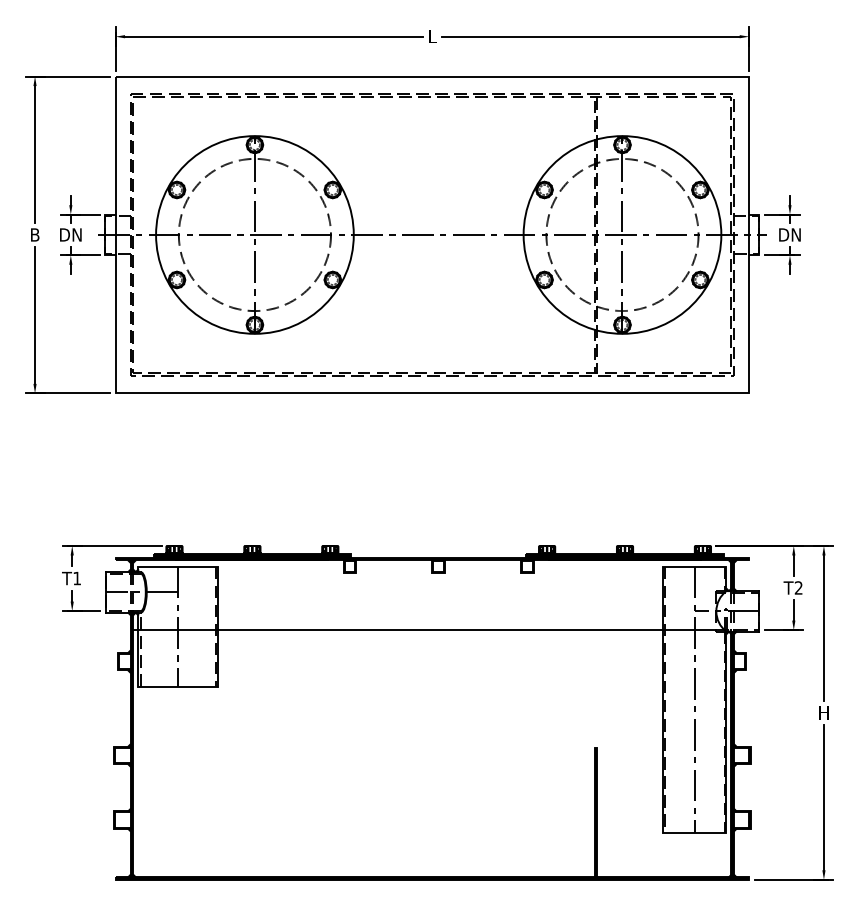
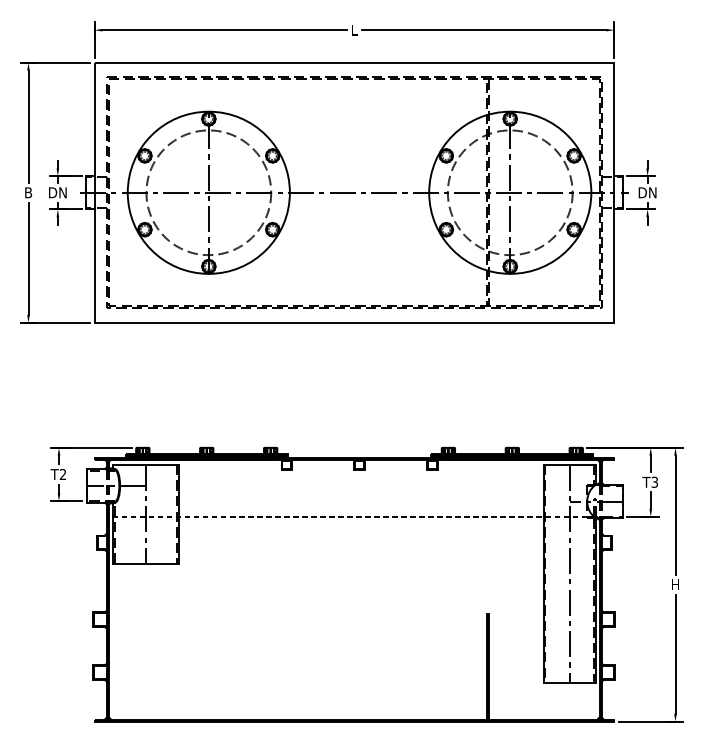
text: (76, 578) -> (62, 474), T1 -> T2
text: (798, 587) -> (654, 481), T2 -> T3
line: (424, 630) -> (347, 517), solid -> dashed

